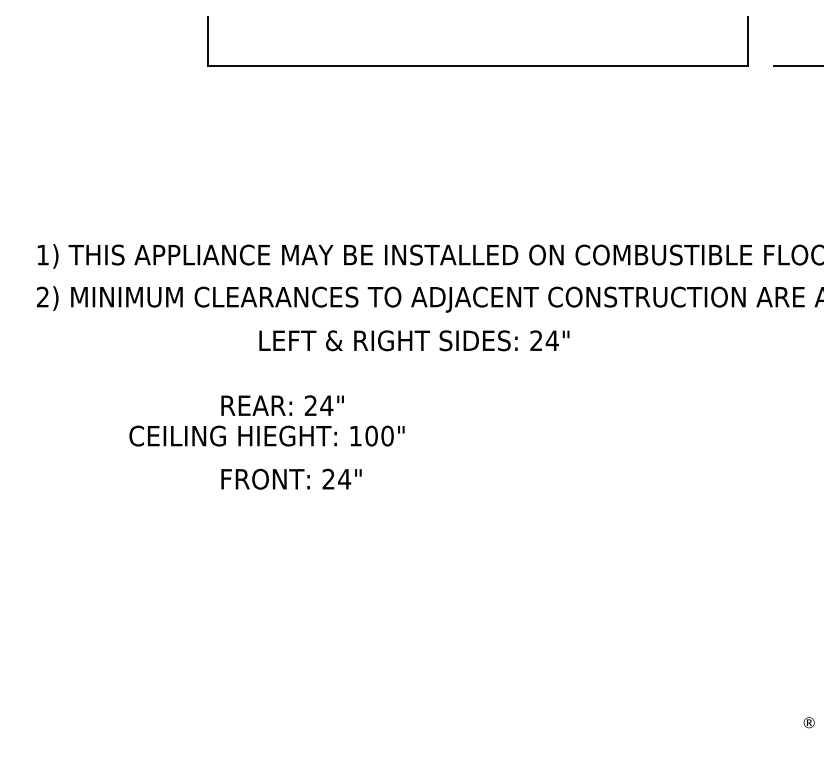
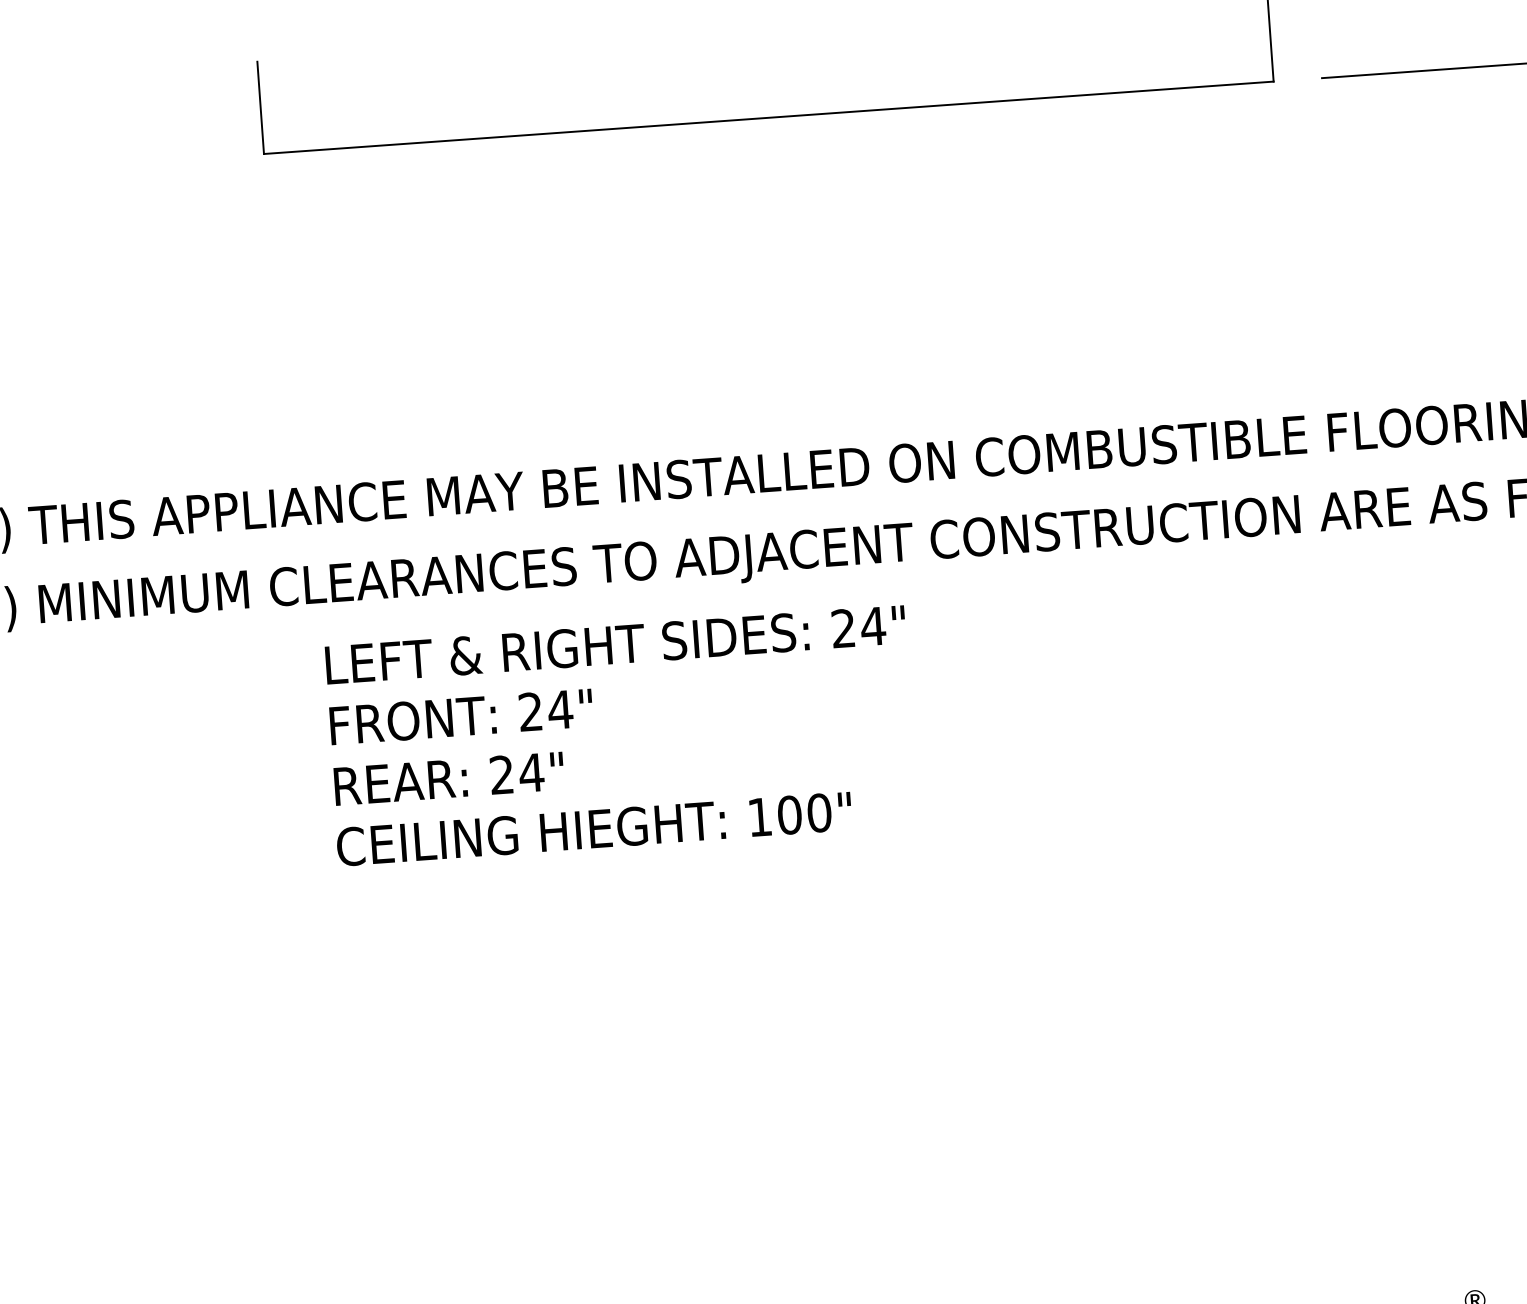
text: (414, 340) -> (615, 644), moved
text: (266, 435) -> (593, 828), moved
text: (291, 478) -> (461, 715), moved

